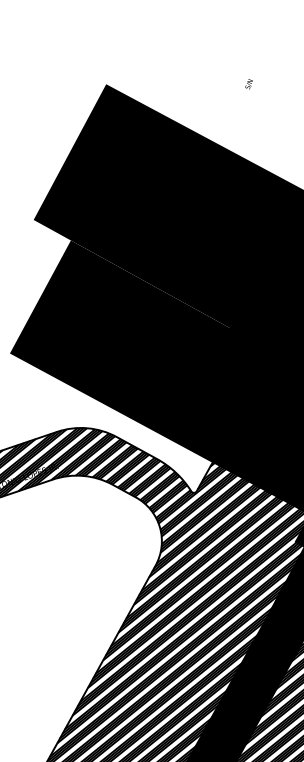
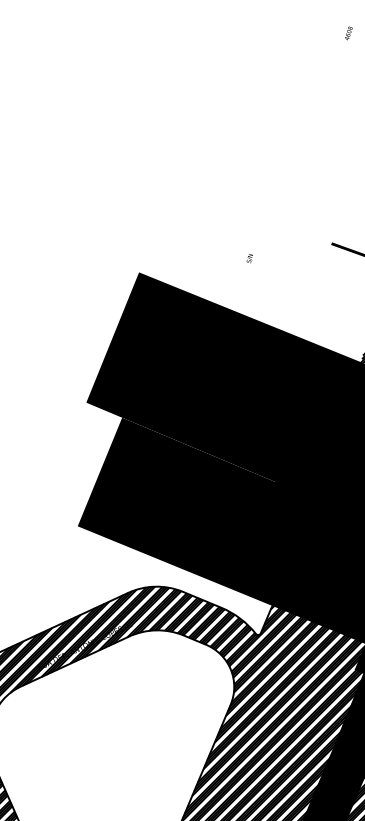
text: (248, 84) -> (249, 258), moved

